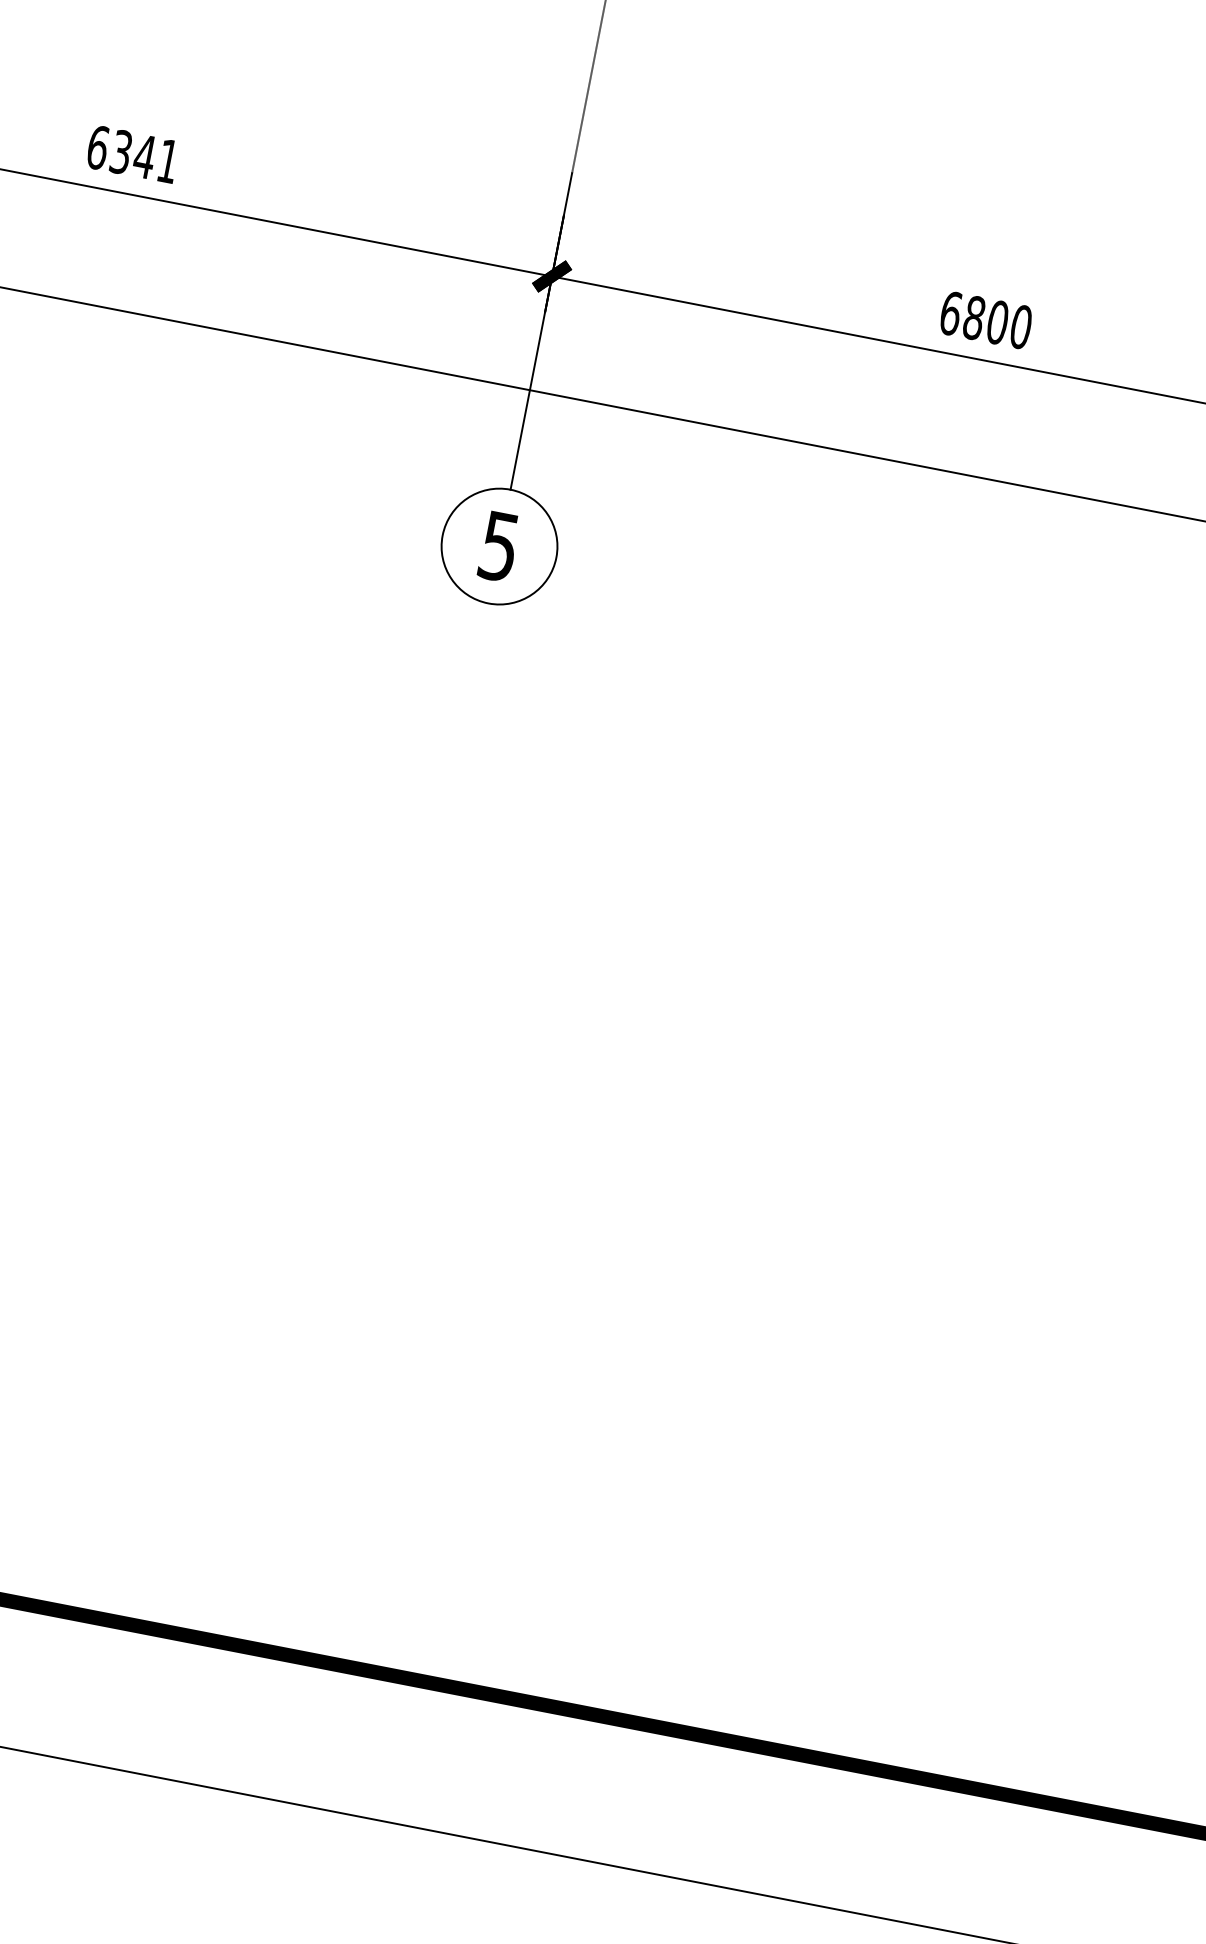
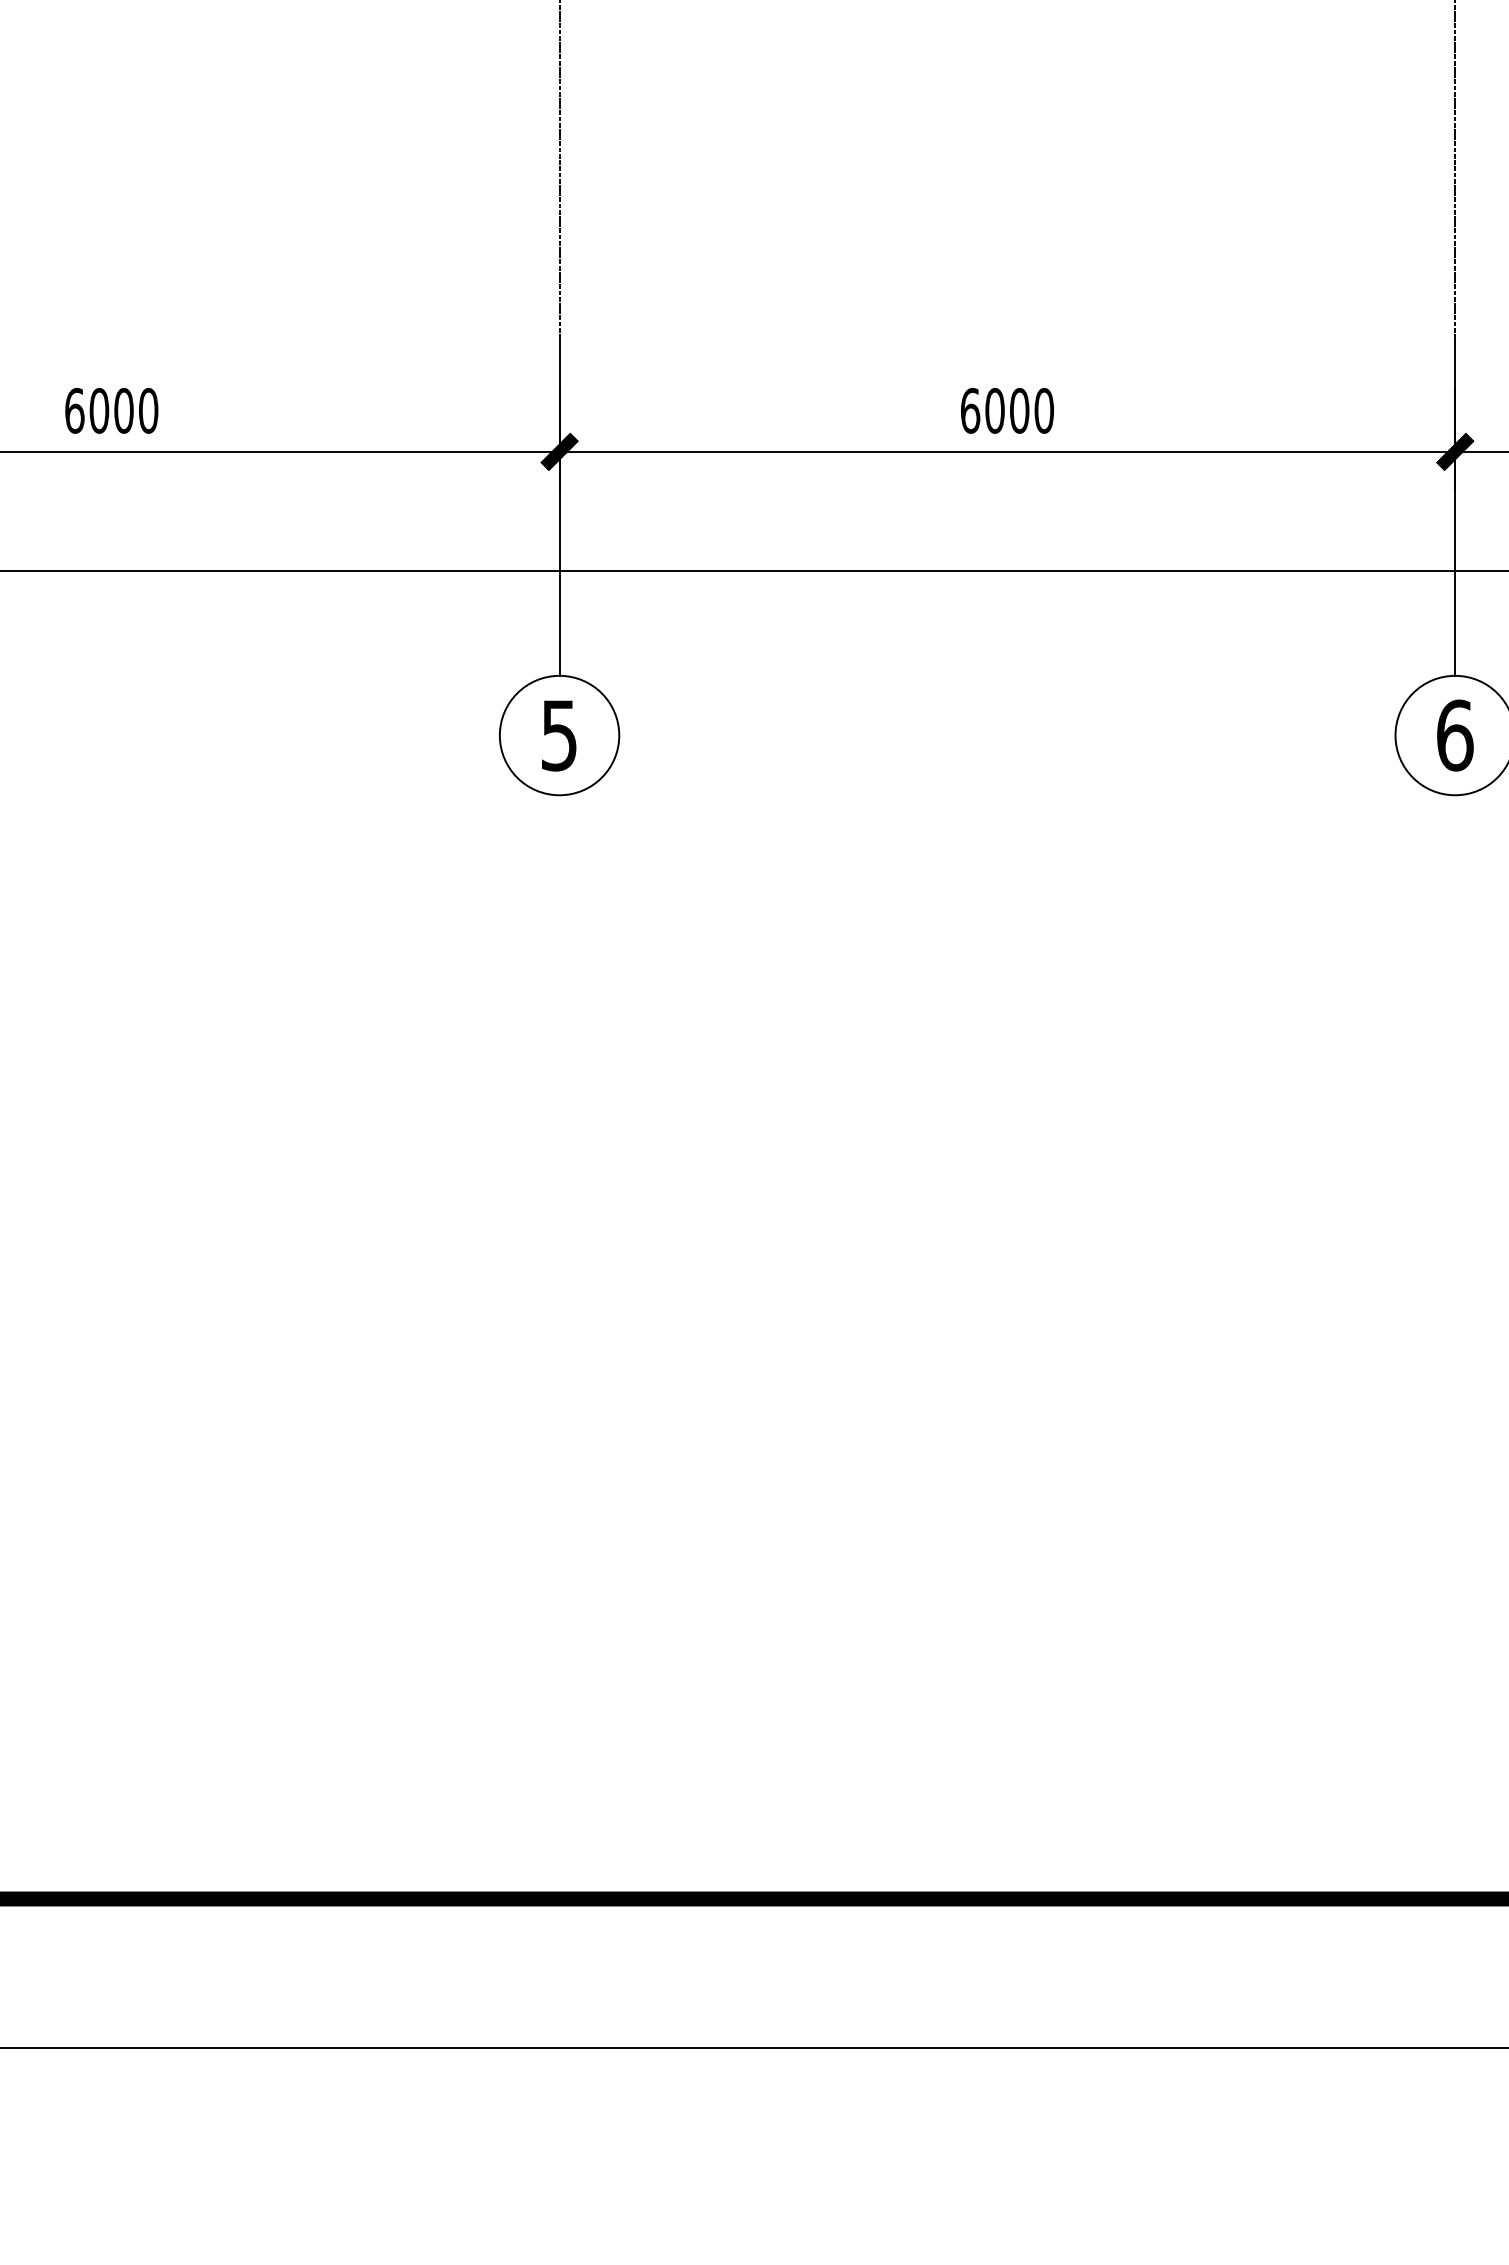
text: (144, 156) -> (123, 410), 6341 -> 6000
text: (973, 317) -> (994, 410), 6800 -> 6000

